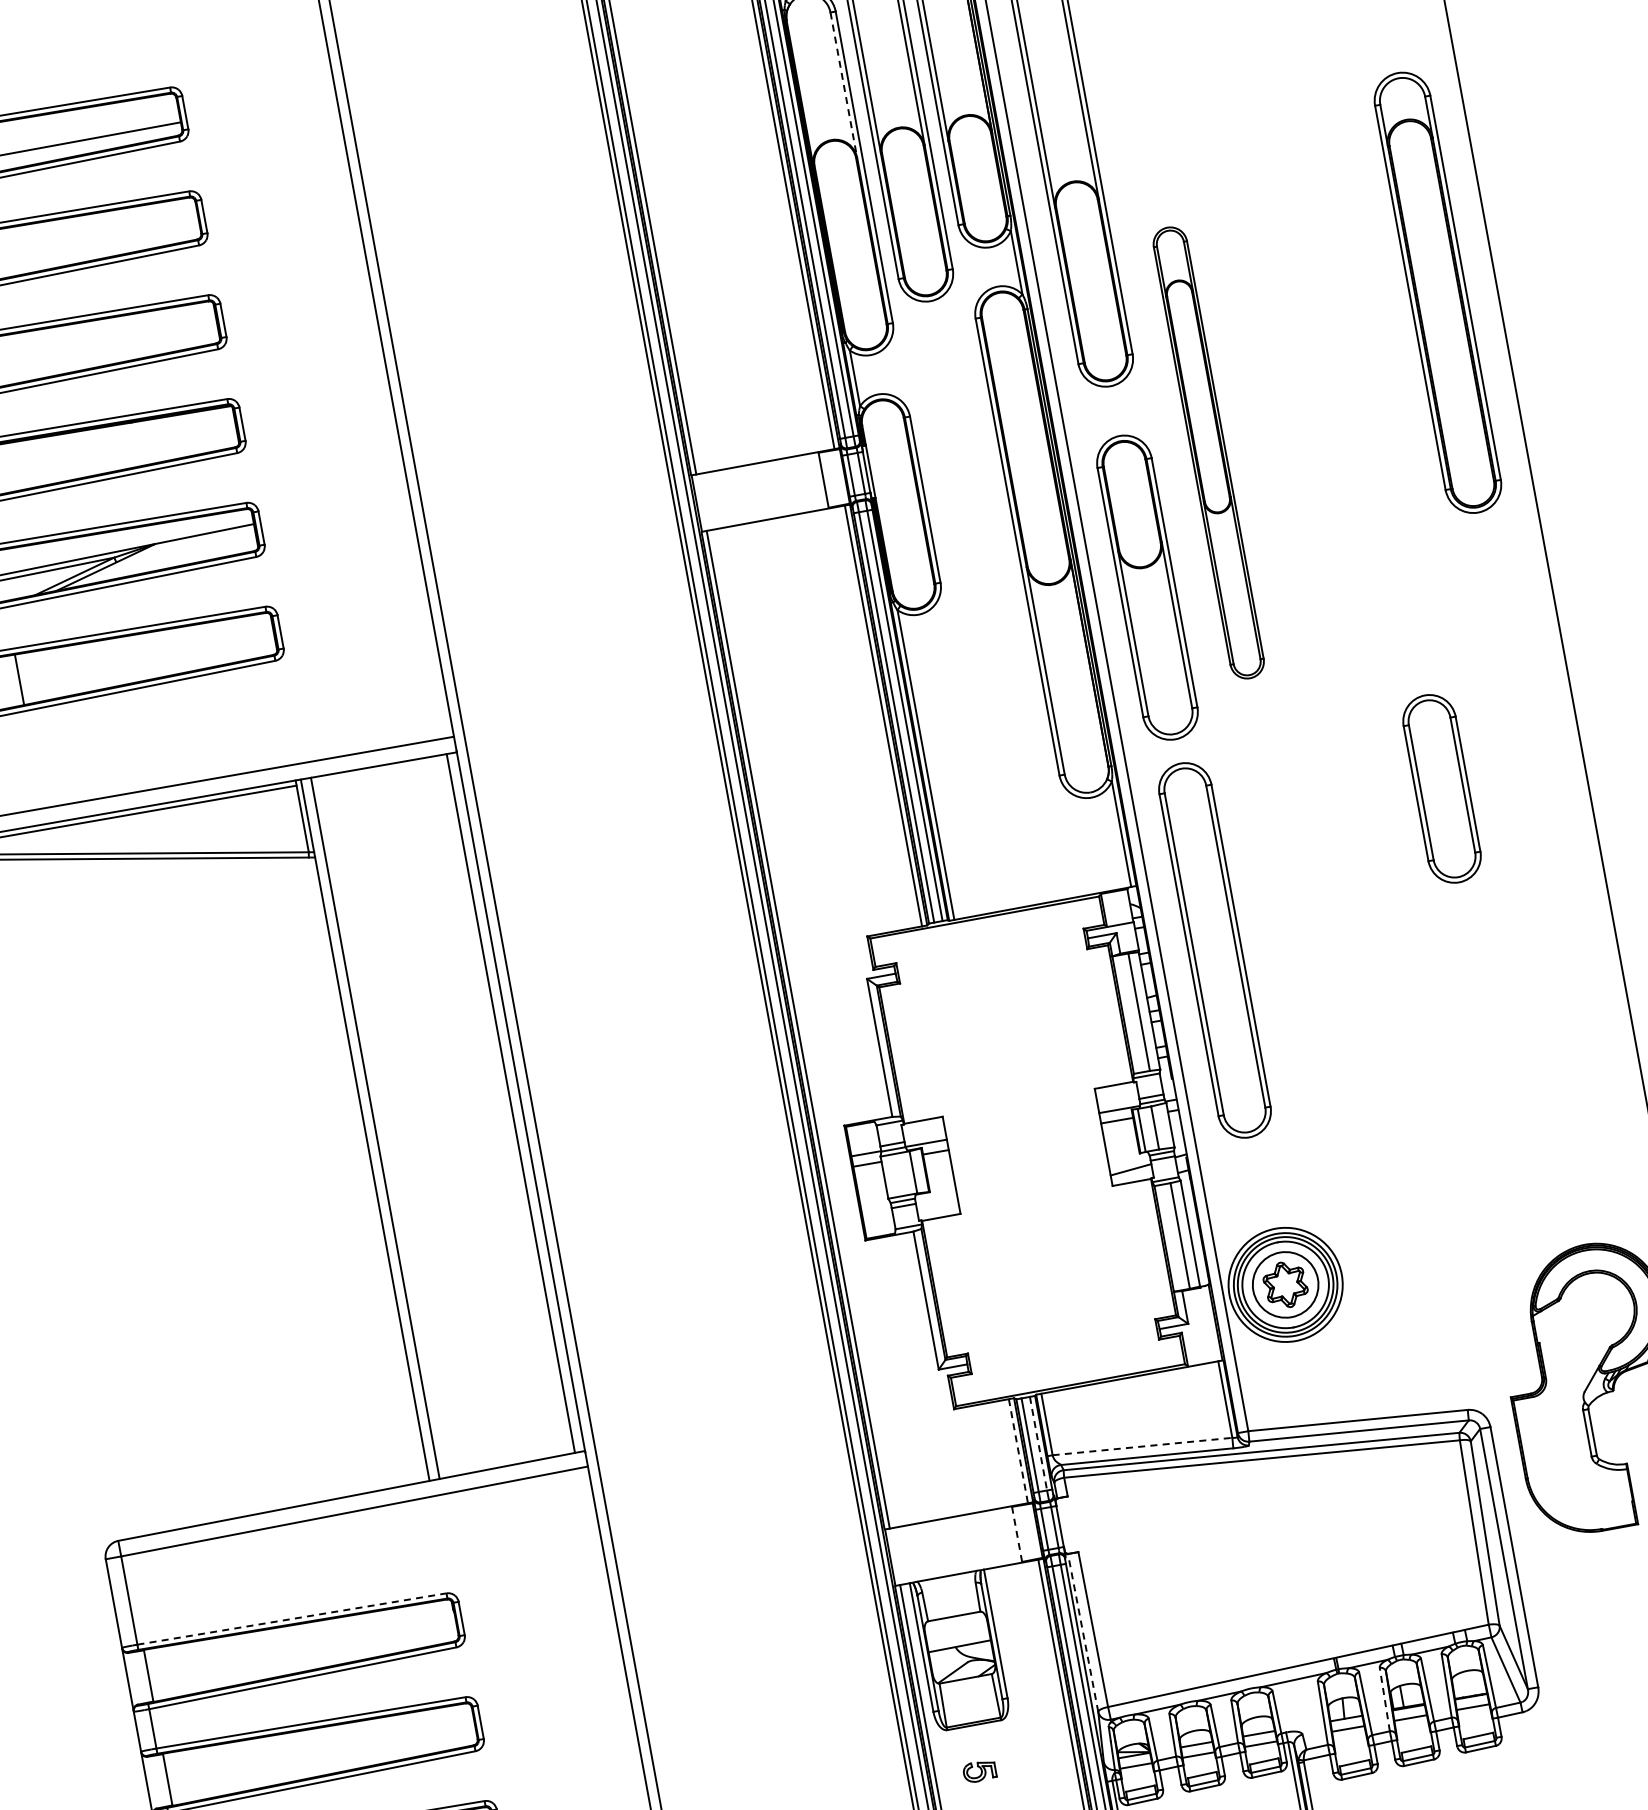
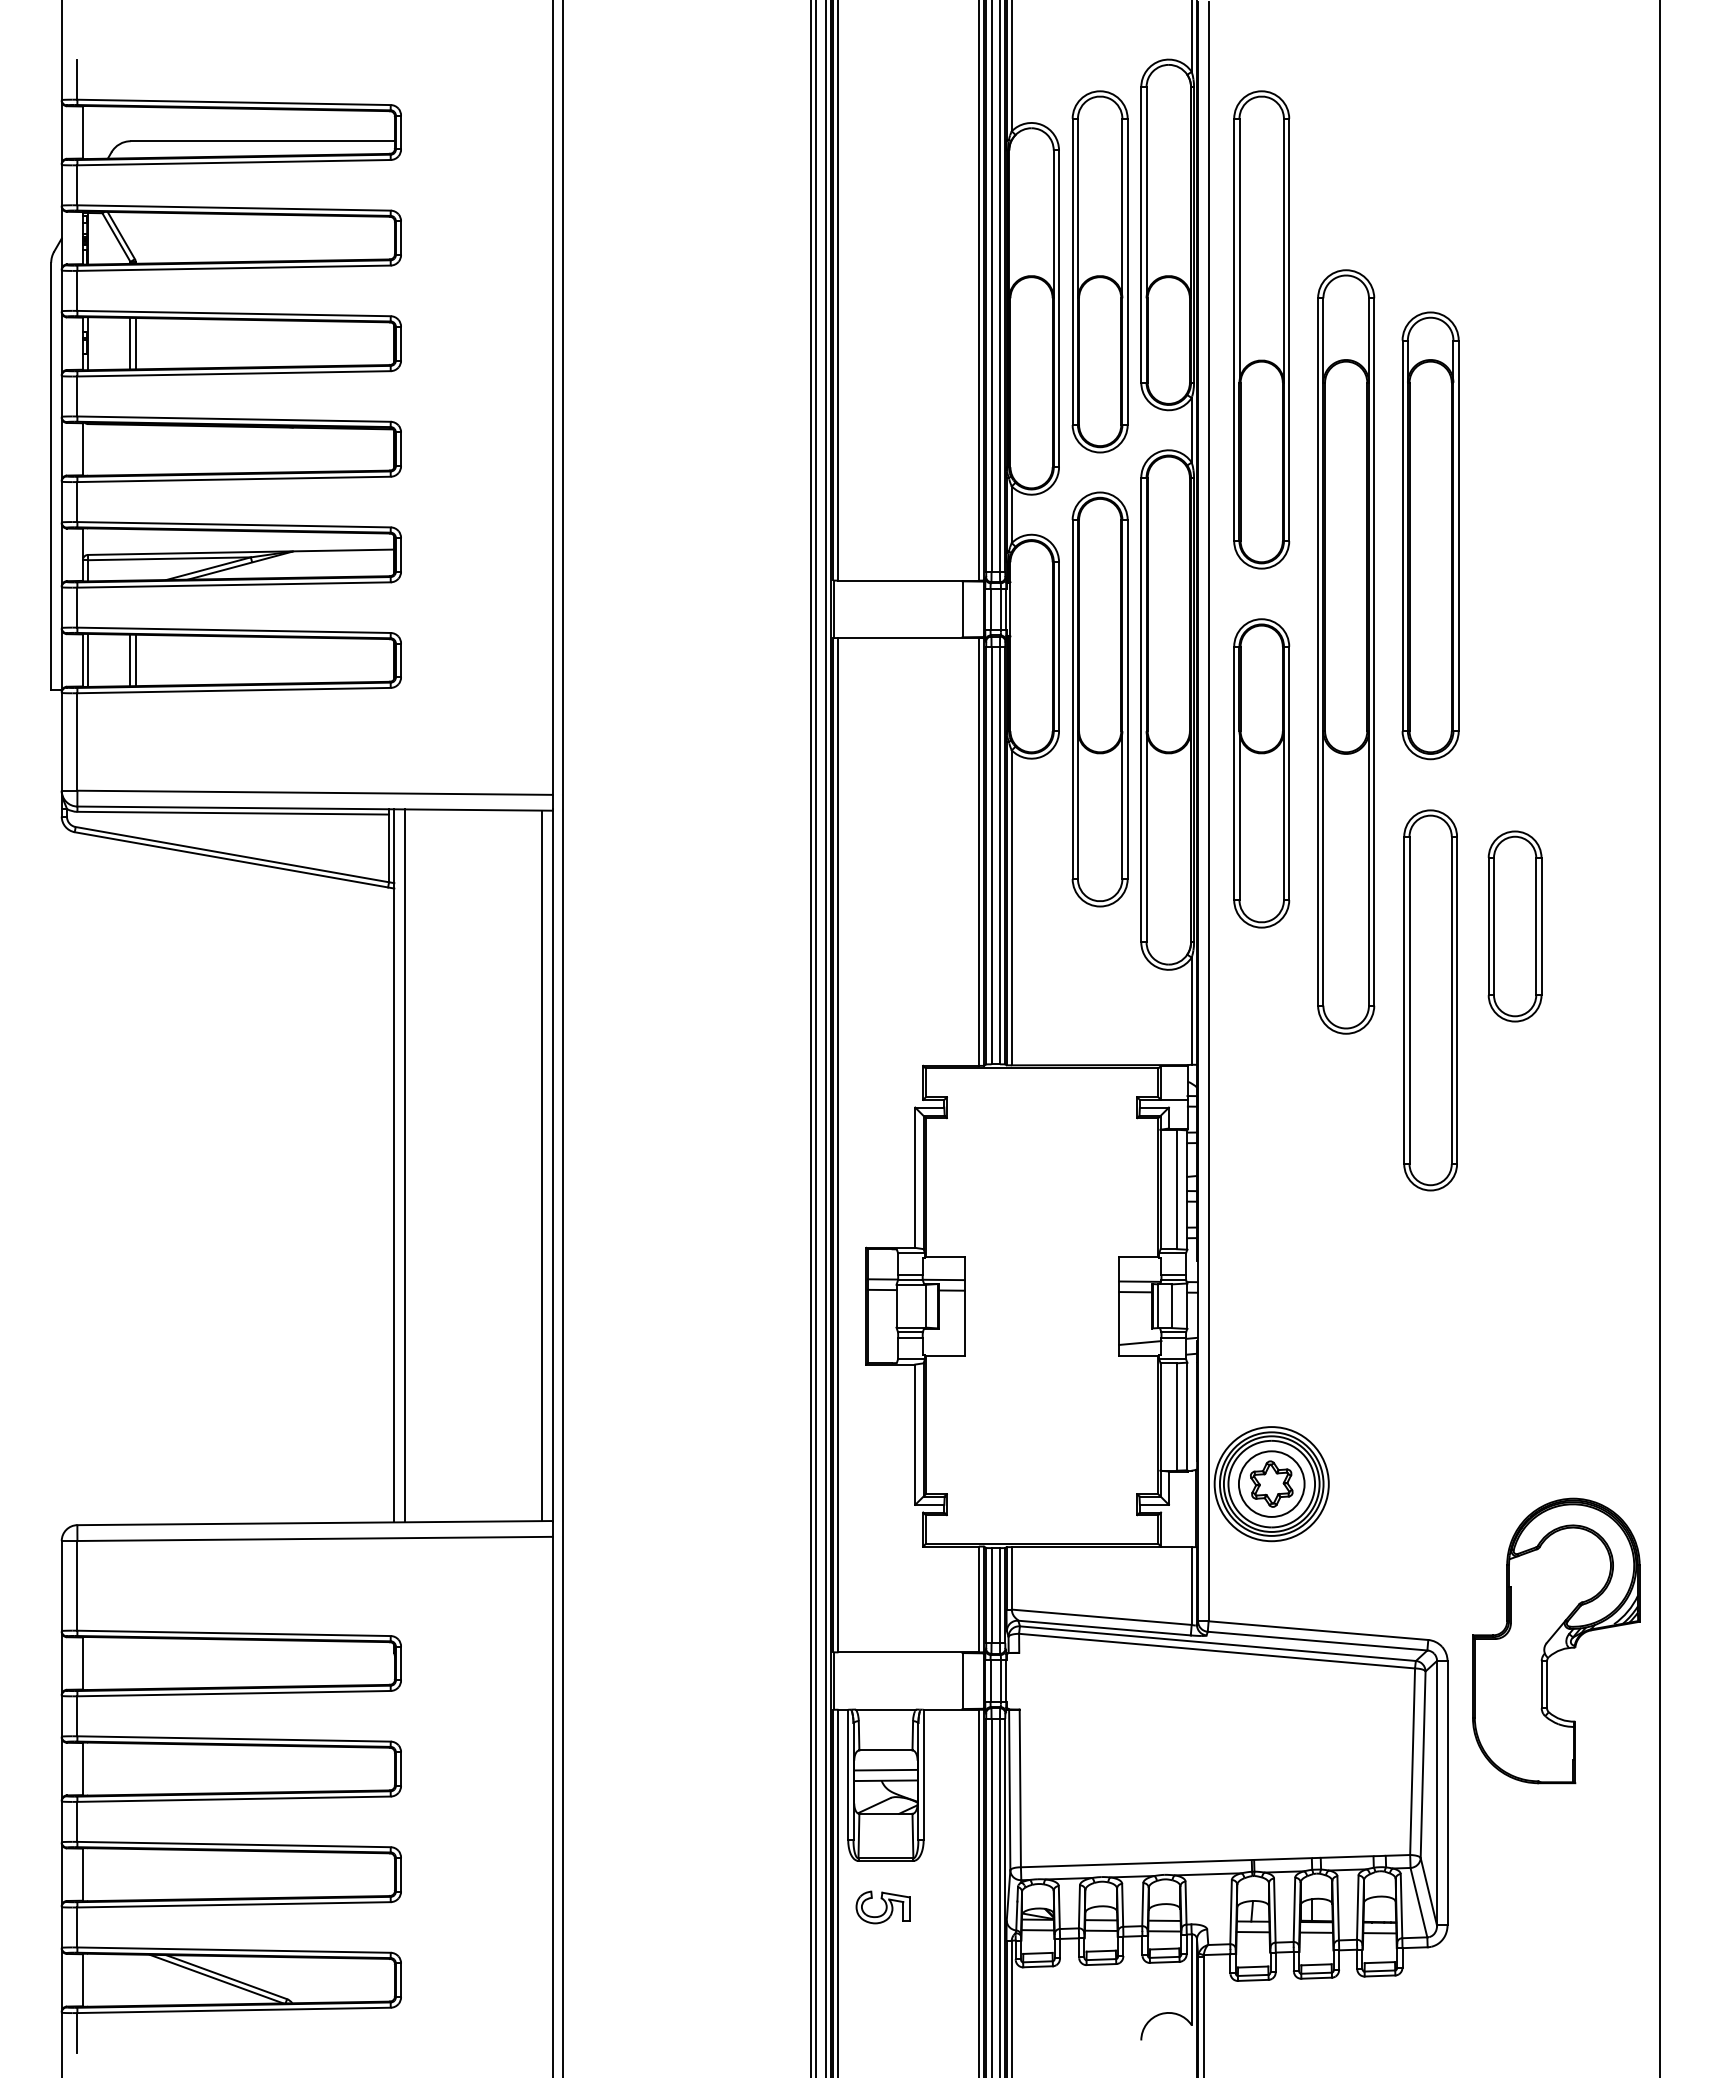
line: (843, 85) -> (1053, 224), dashed -> solid
part: (1437, 292) -> (1430, 535), moved
part: (1208, 452) -> (1346, 651), size x1.67
part: (974, 544) -> (1099, 699), added
line: (14, 680) -> (130, 660), added
part: (1441, 789) -> (1514, 926), moved
part: (1214, 950) -> (1430, 1000), moved
line: (1038, 1443) -> (1000, 1595), dashed -> solid
line: (1143, 1446) -> (1102, 1617), dashed -> solid
line: (1018, 1451) -> (978, 1599), dashed -> solid
line: (1017, 1534) -> (962, 1681), dashed -> solid
line: (292, 1619) -> (234, 1633), dashed -> solid
line: (1082, 1632) -> (1009, 1789), dashed -> solid
line: (957, 1635) -> (885, 1769), added
line: (1384, 1699) -> (1294, 1909), dashed -> solid
part: (979, 1771) -> (882, 1907), size x1.67

